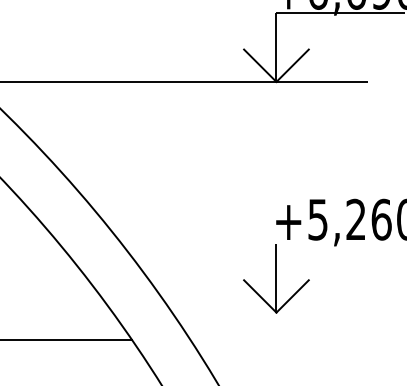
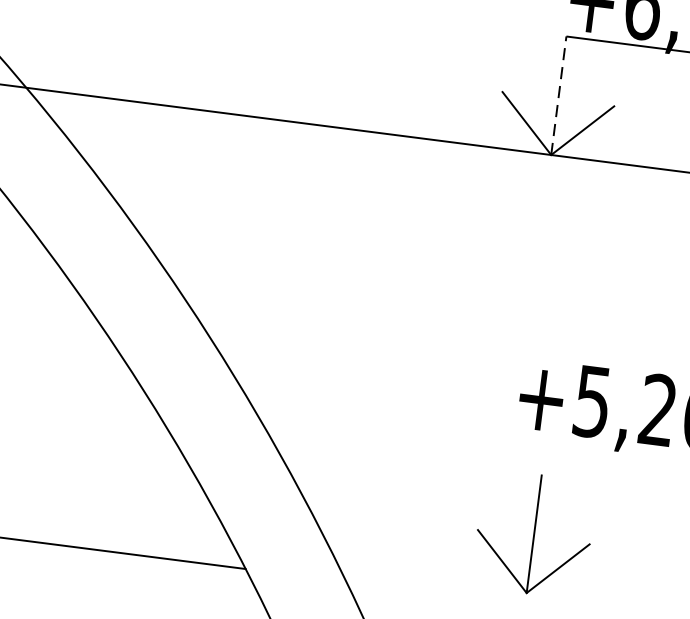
line: (276, 47) -> (558, 95), solid -> dashed
part: (276, 278) -> (534, 534), moved

